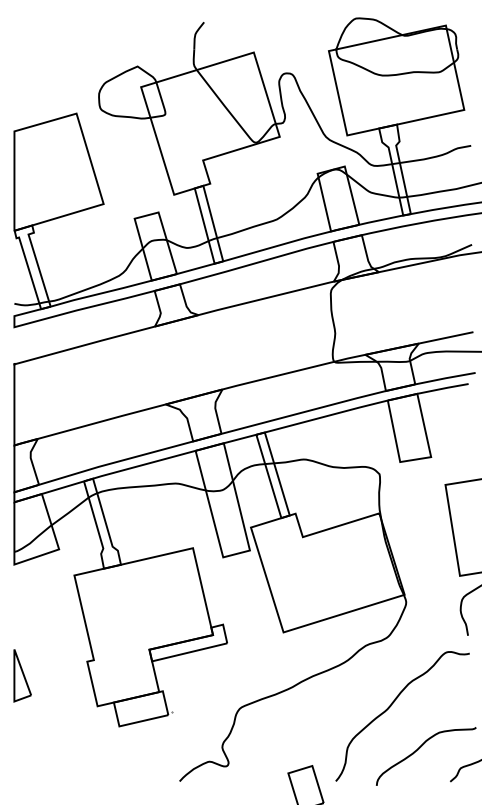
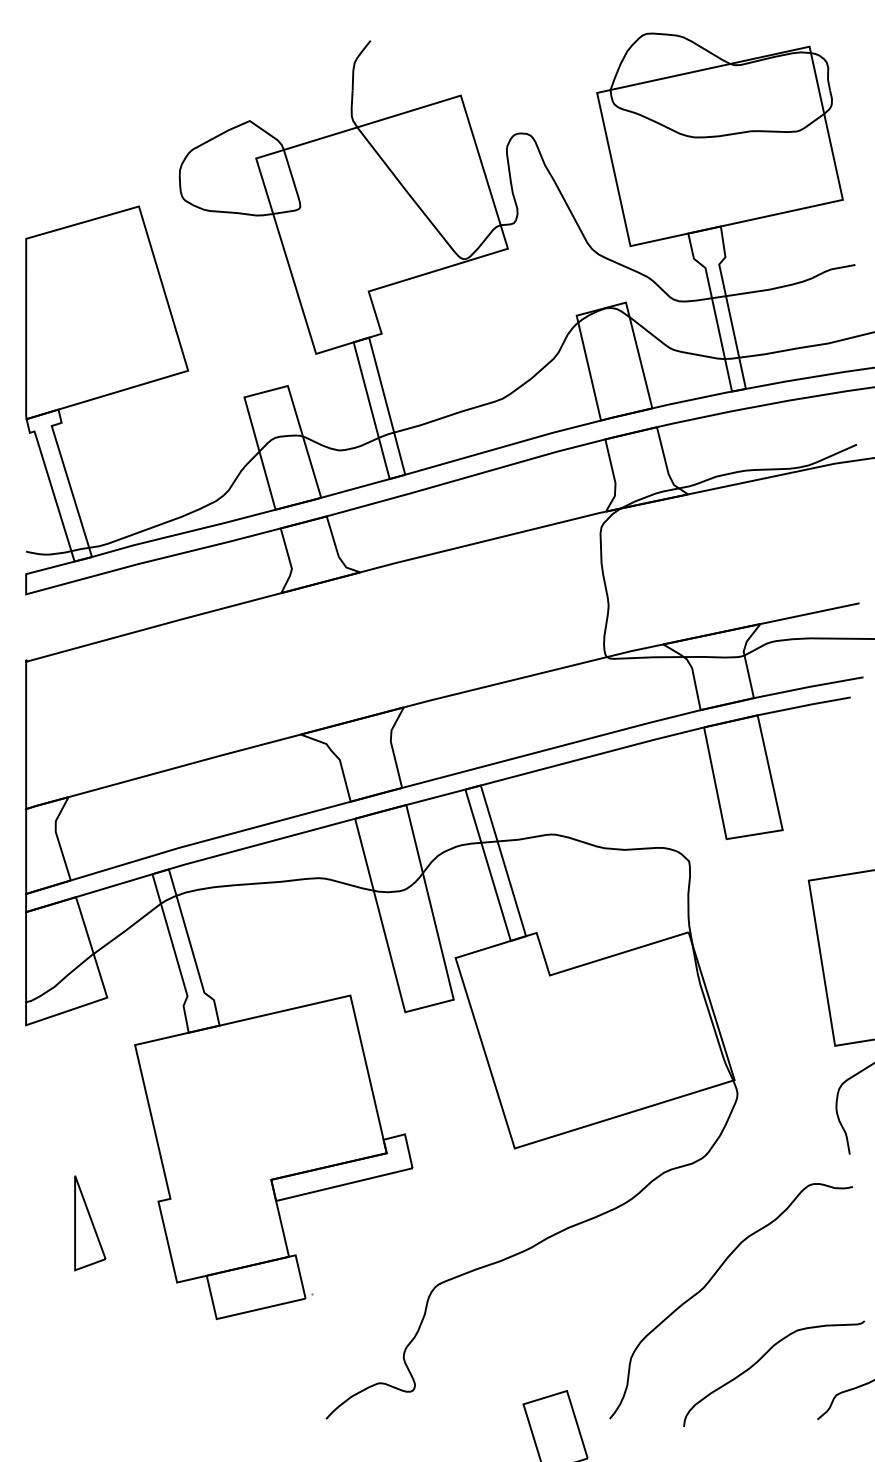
part: (22, 675) -> (89, 1223), moved

